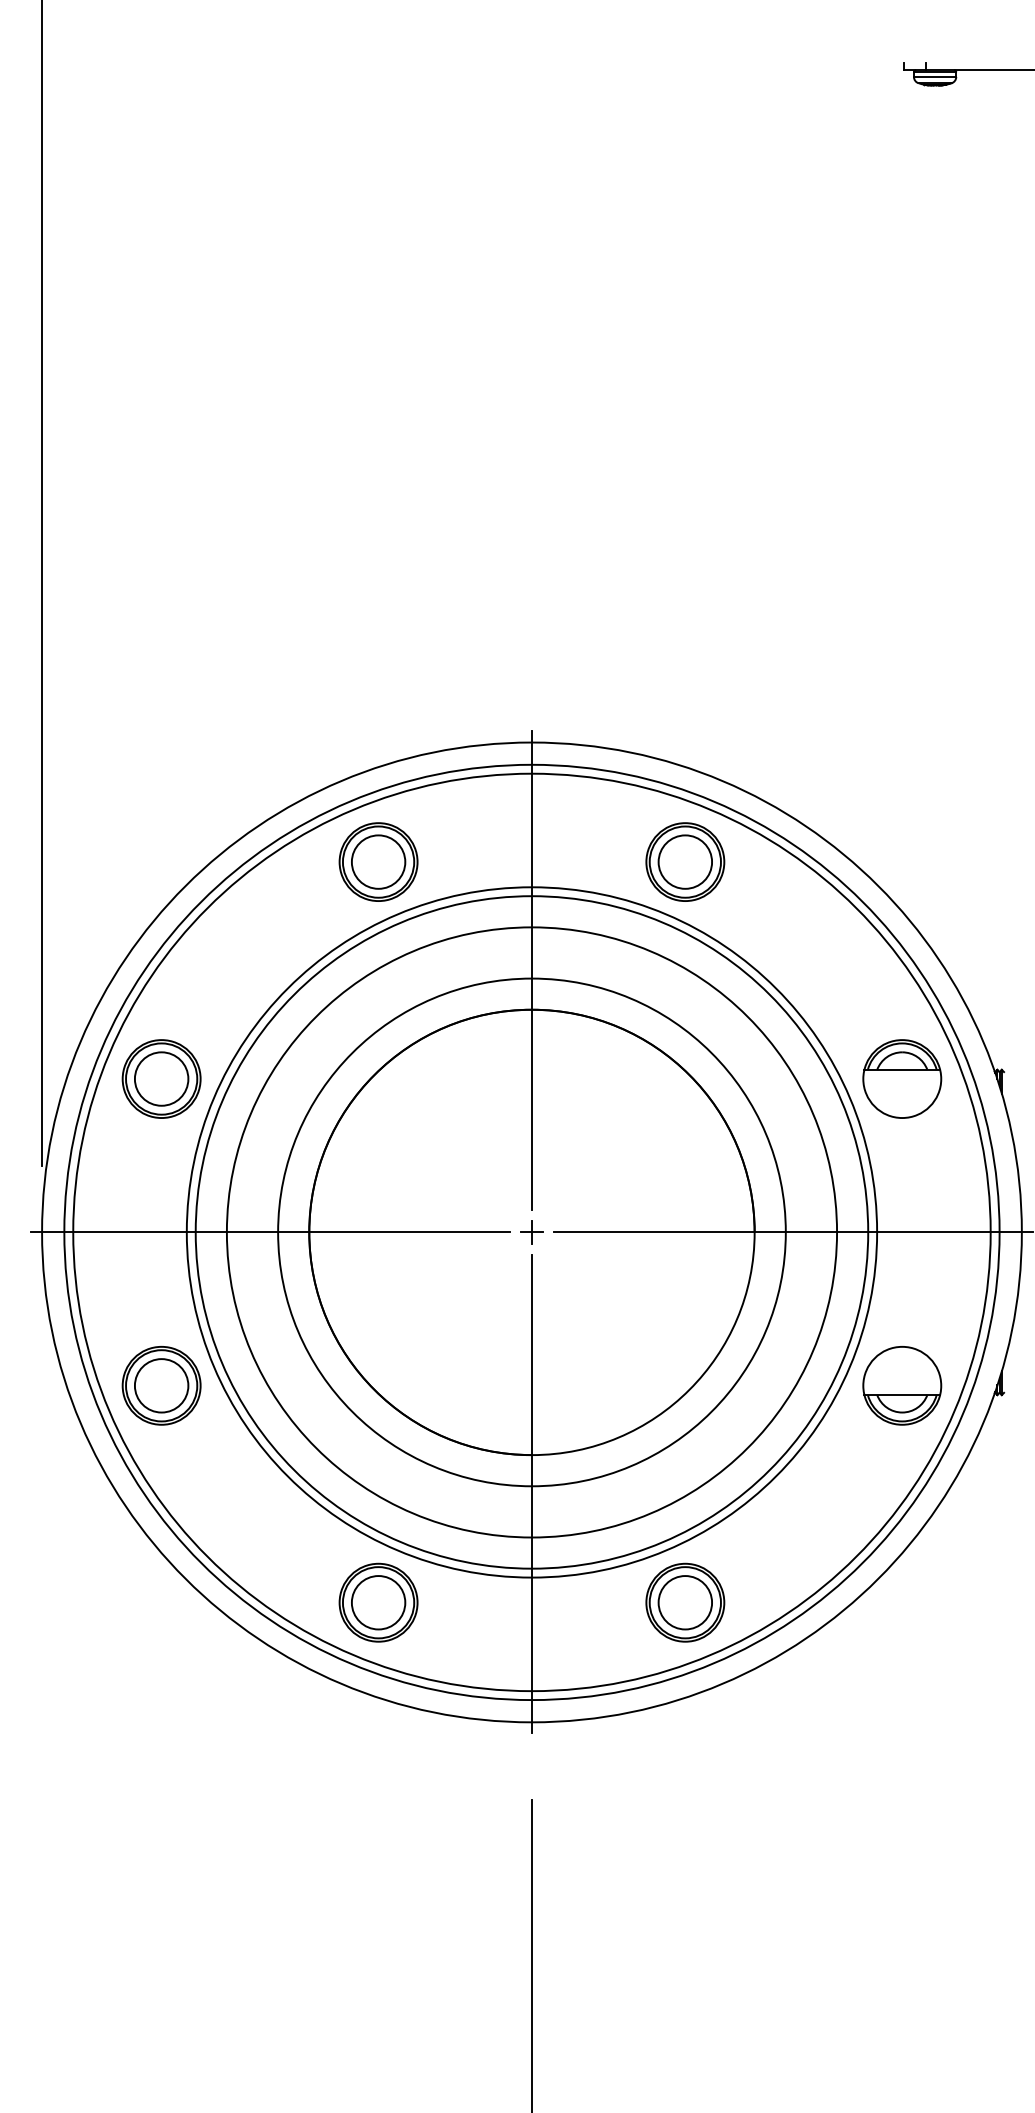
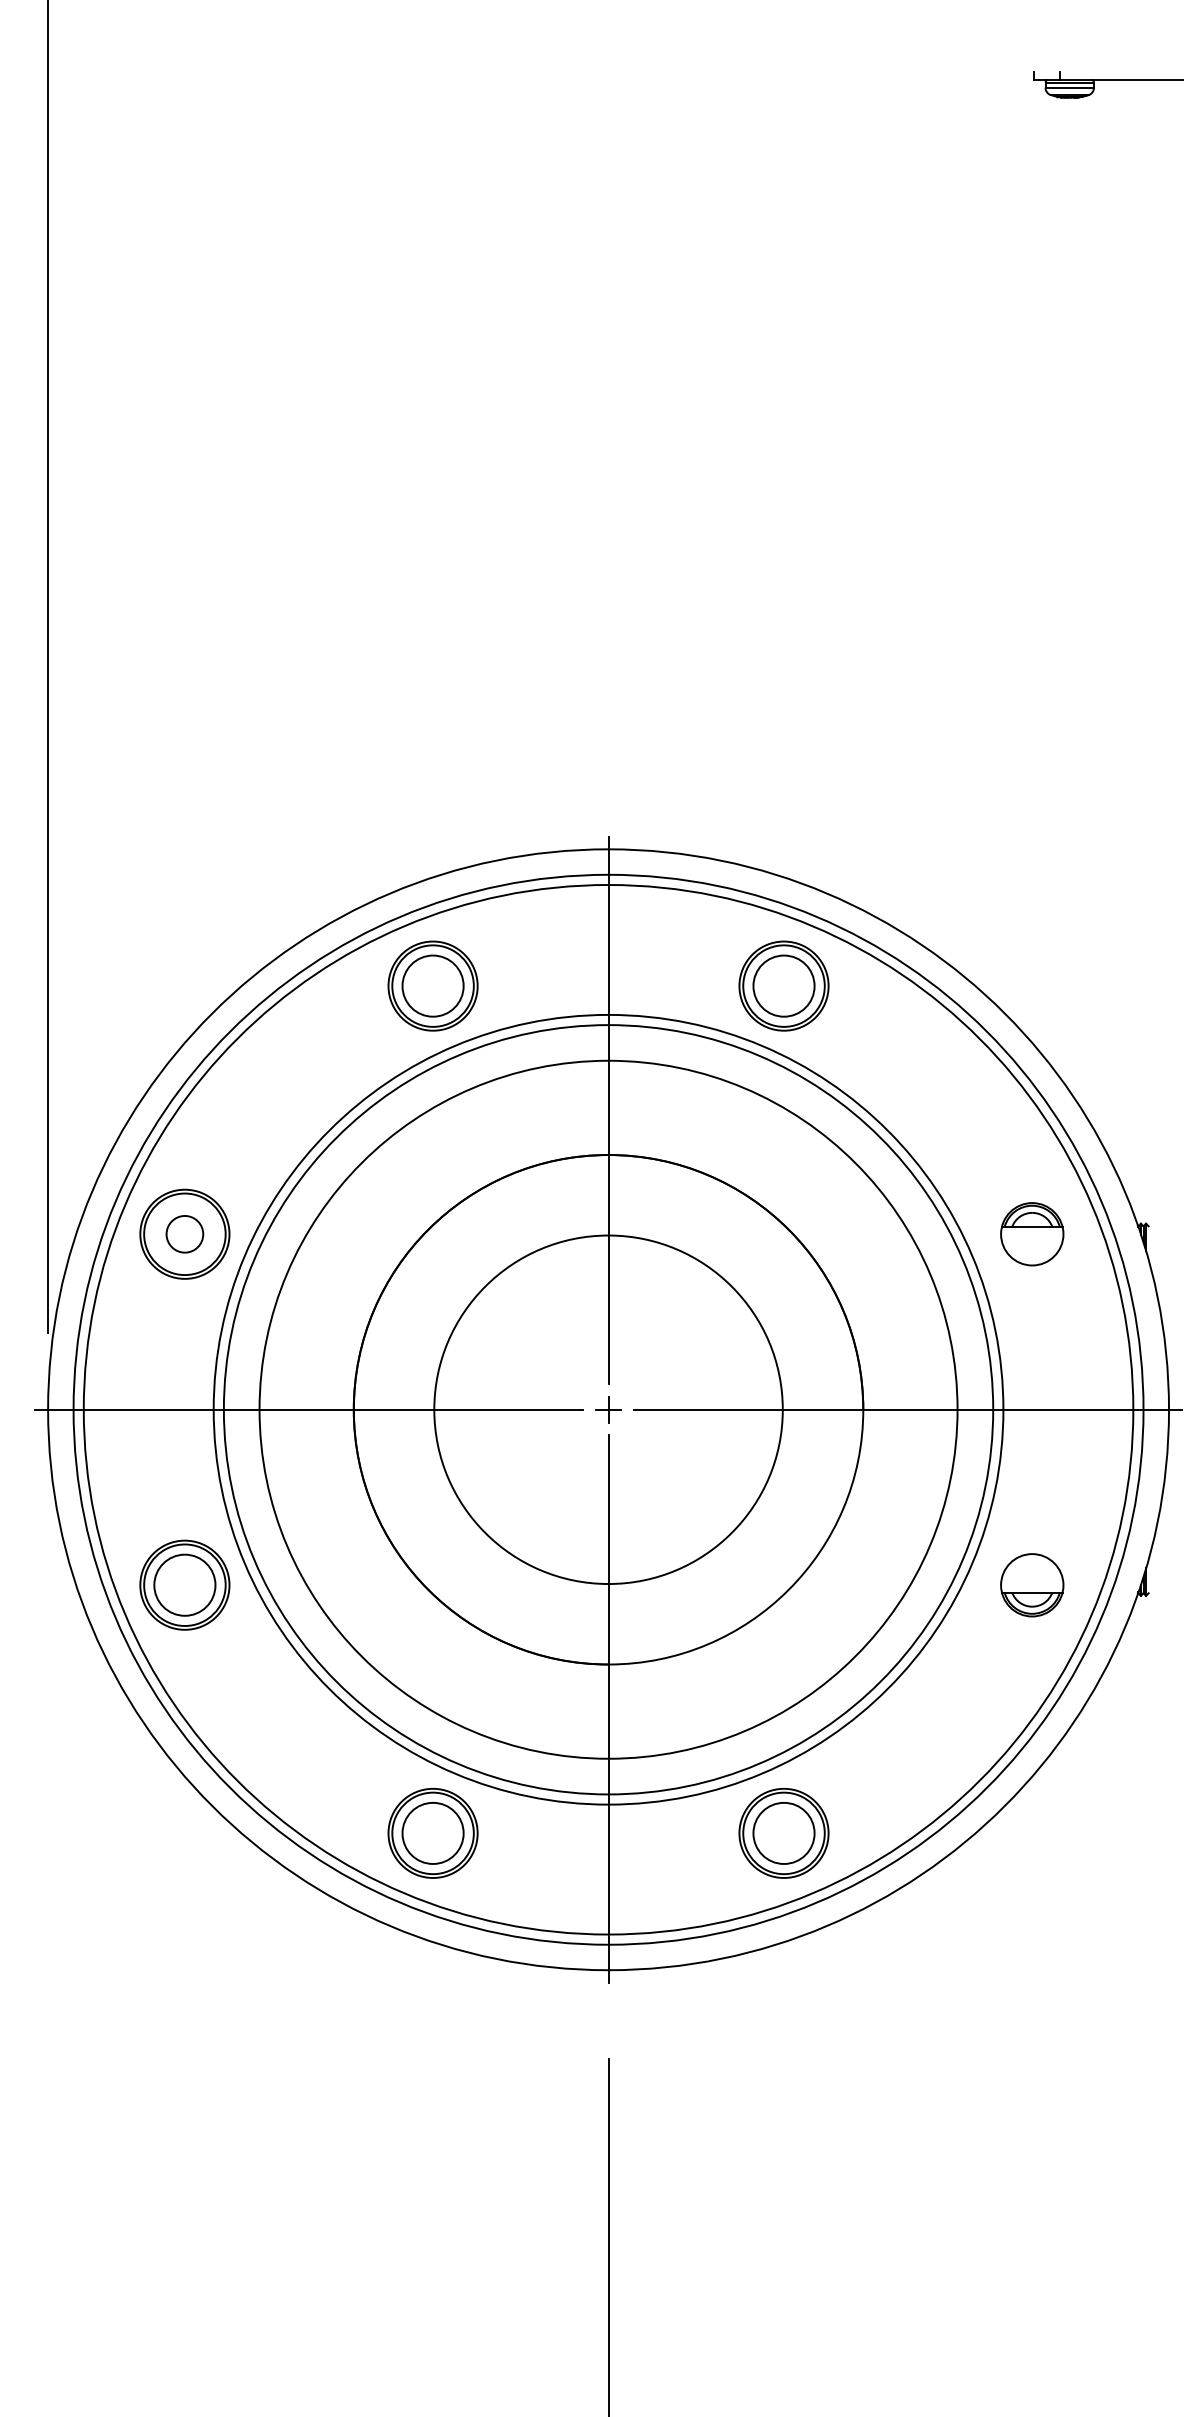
circle: (161, 1078) -> (184, 1233), size x0.6
part: (902, 1078) -> (1032, 1233), size x0.7
circle: (531, 1232) -> (608, 1409), size x0.6
part: (902, 1385) -> (1032, 1584), size x0.7

